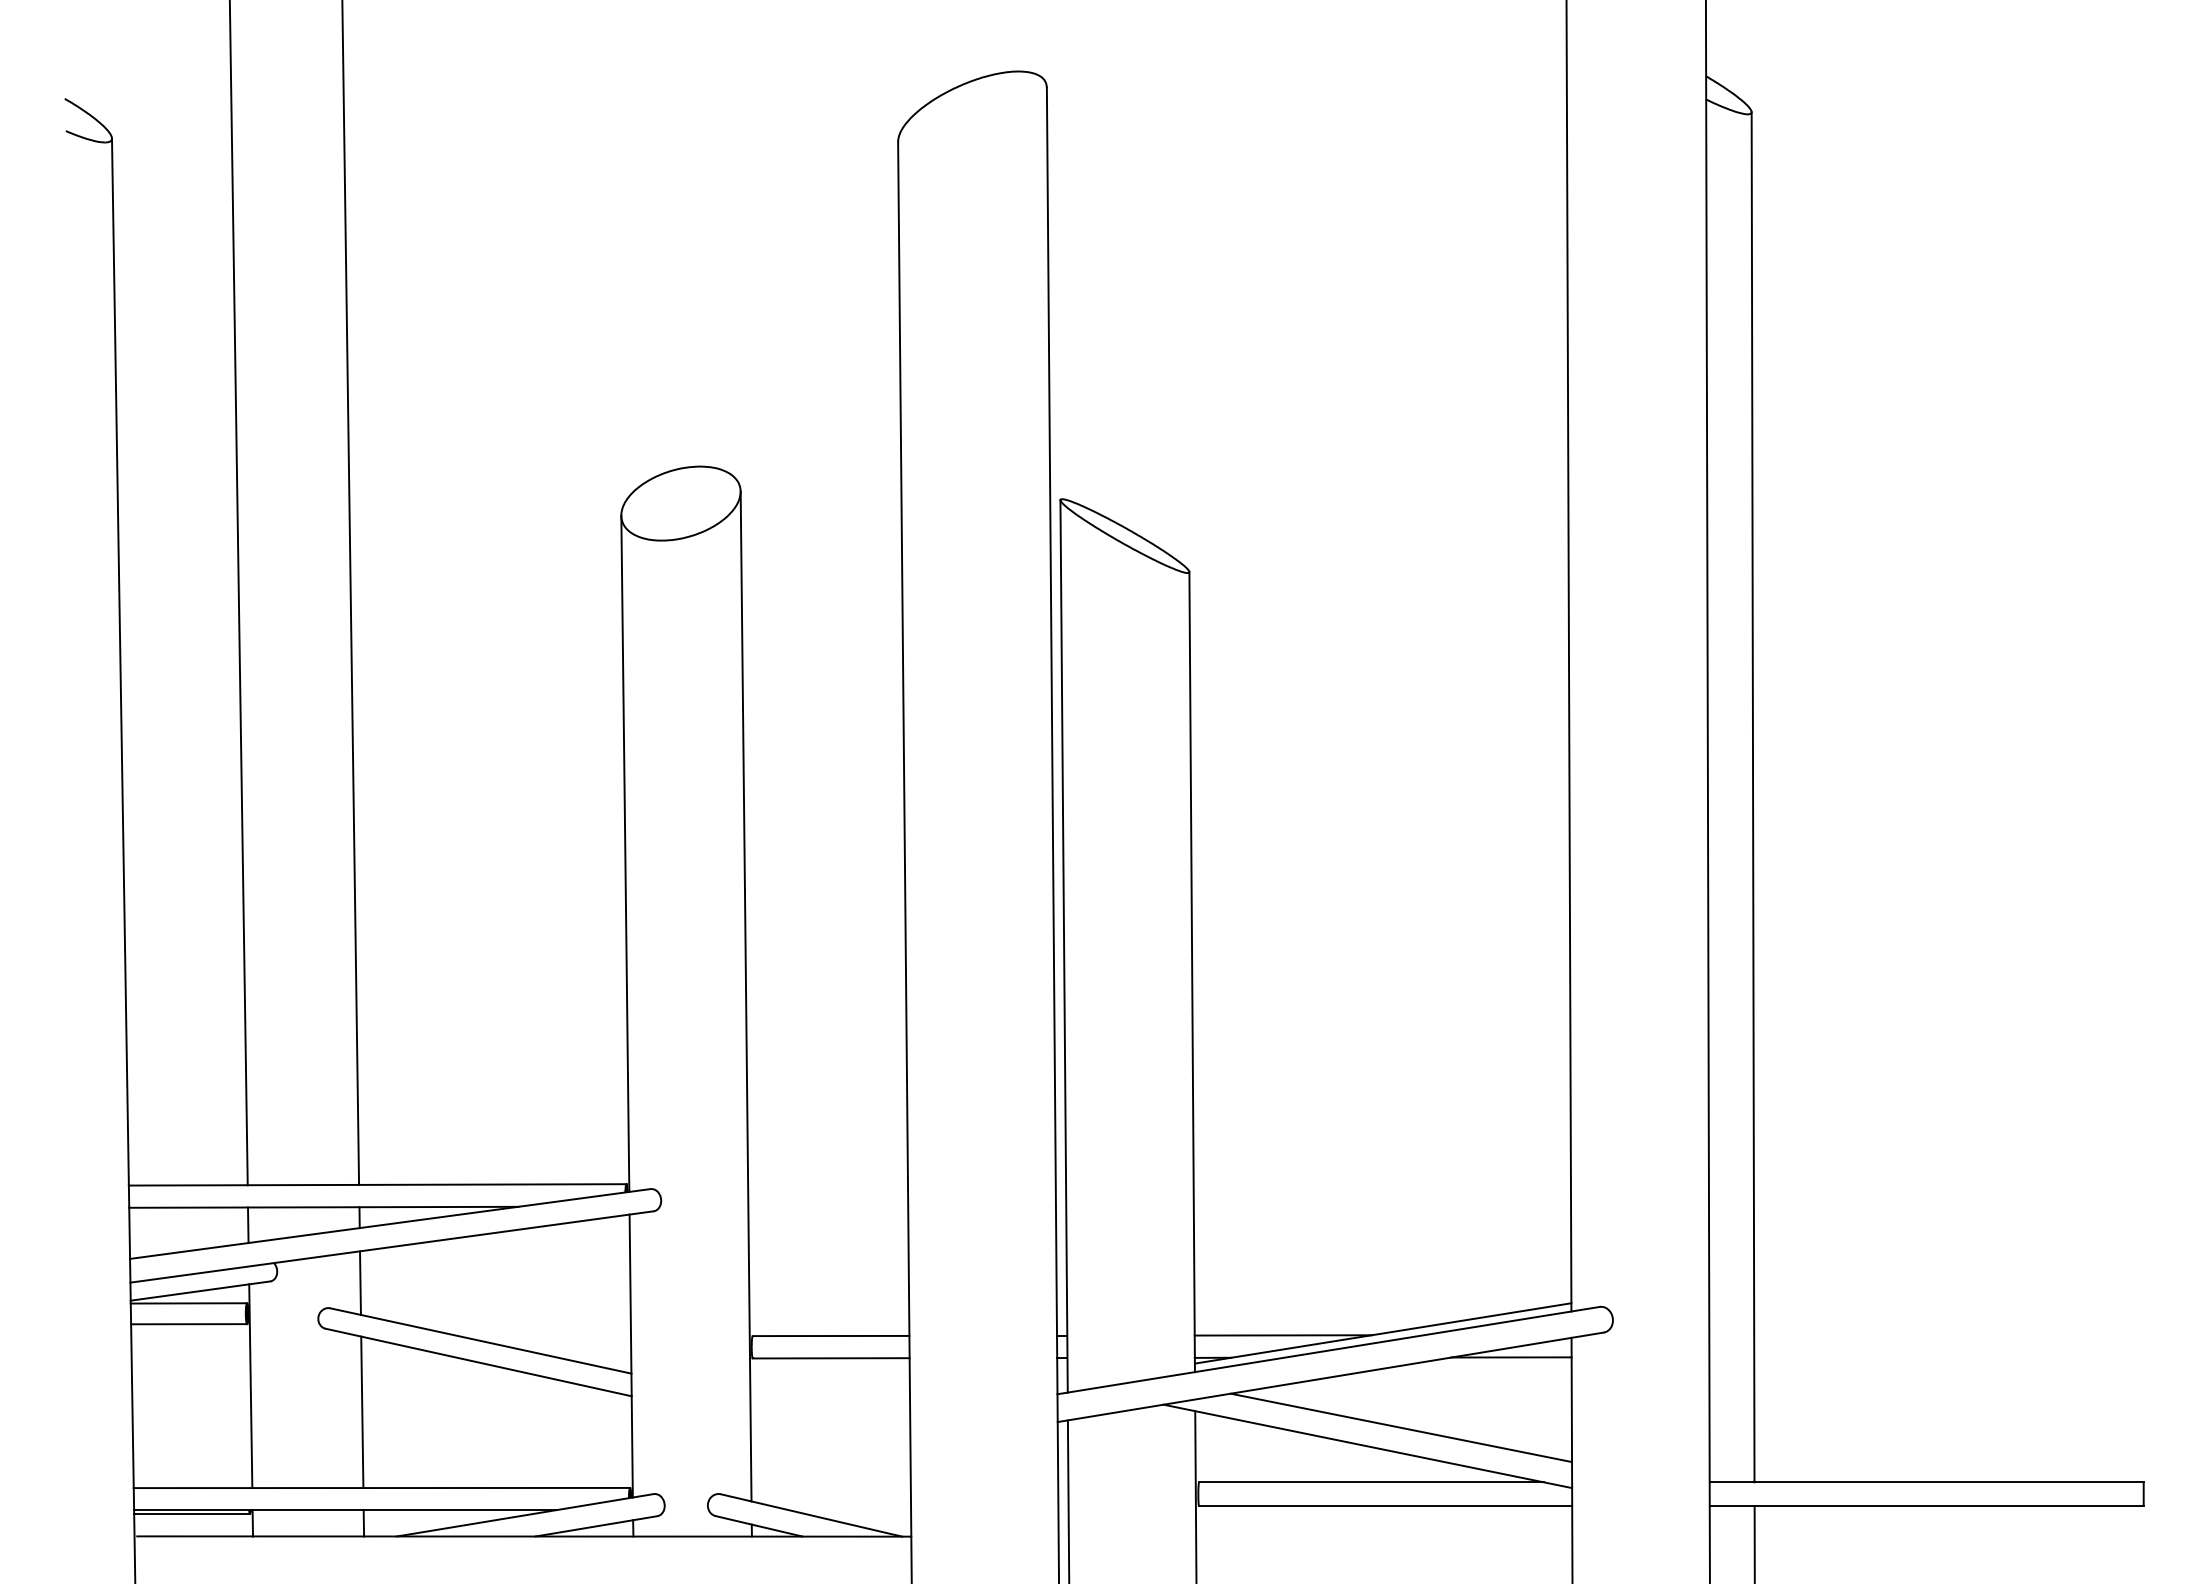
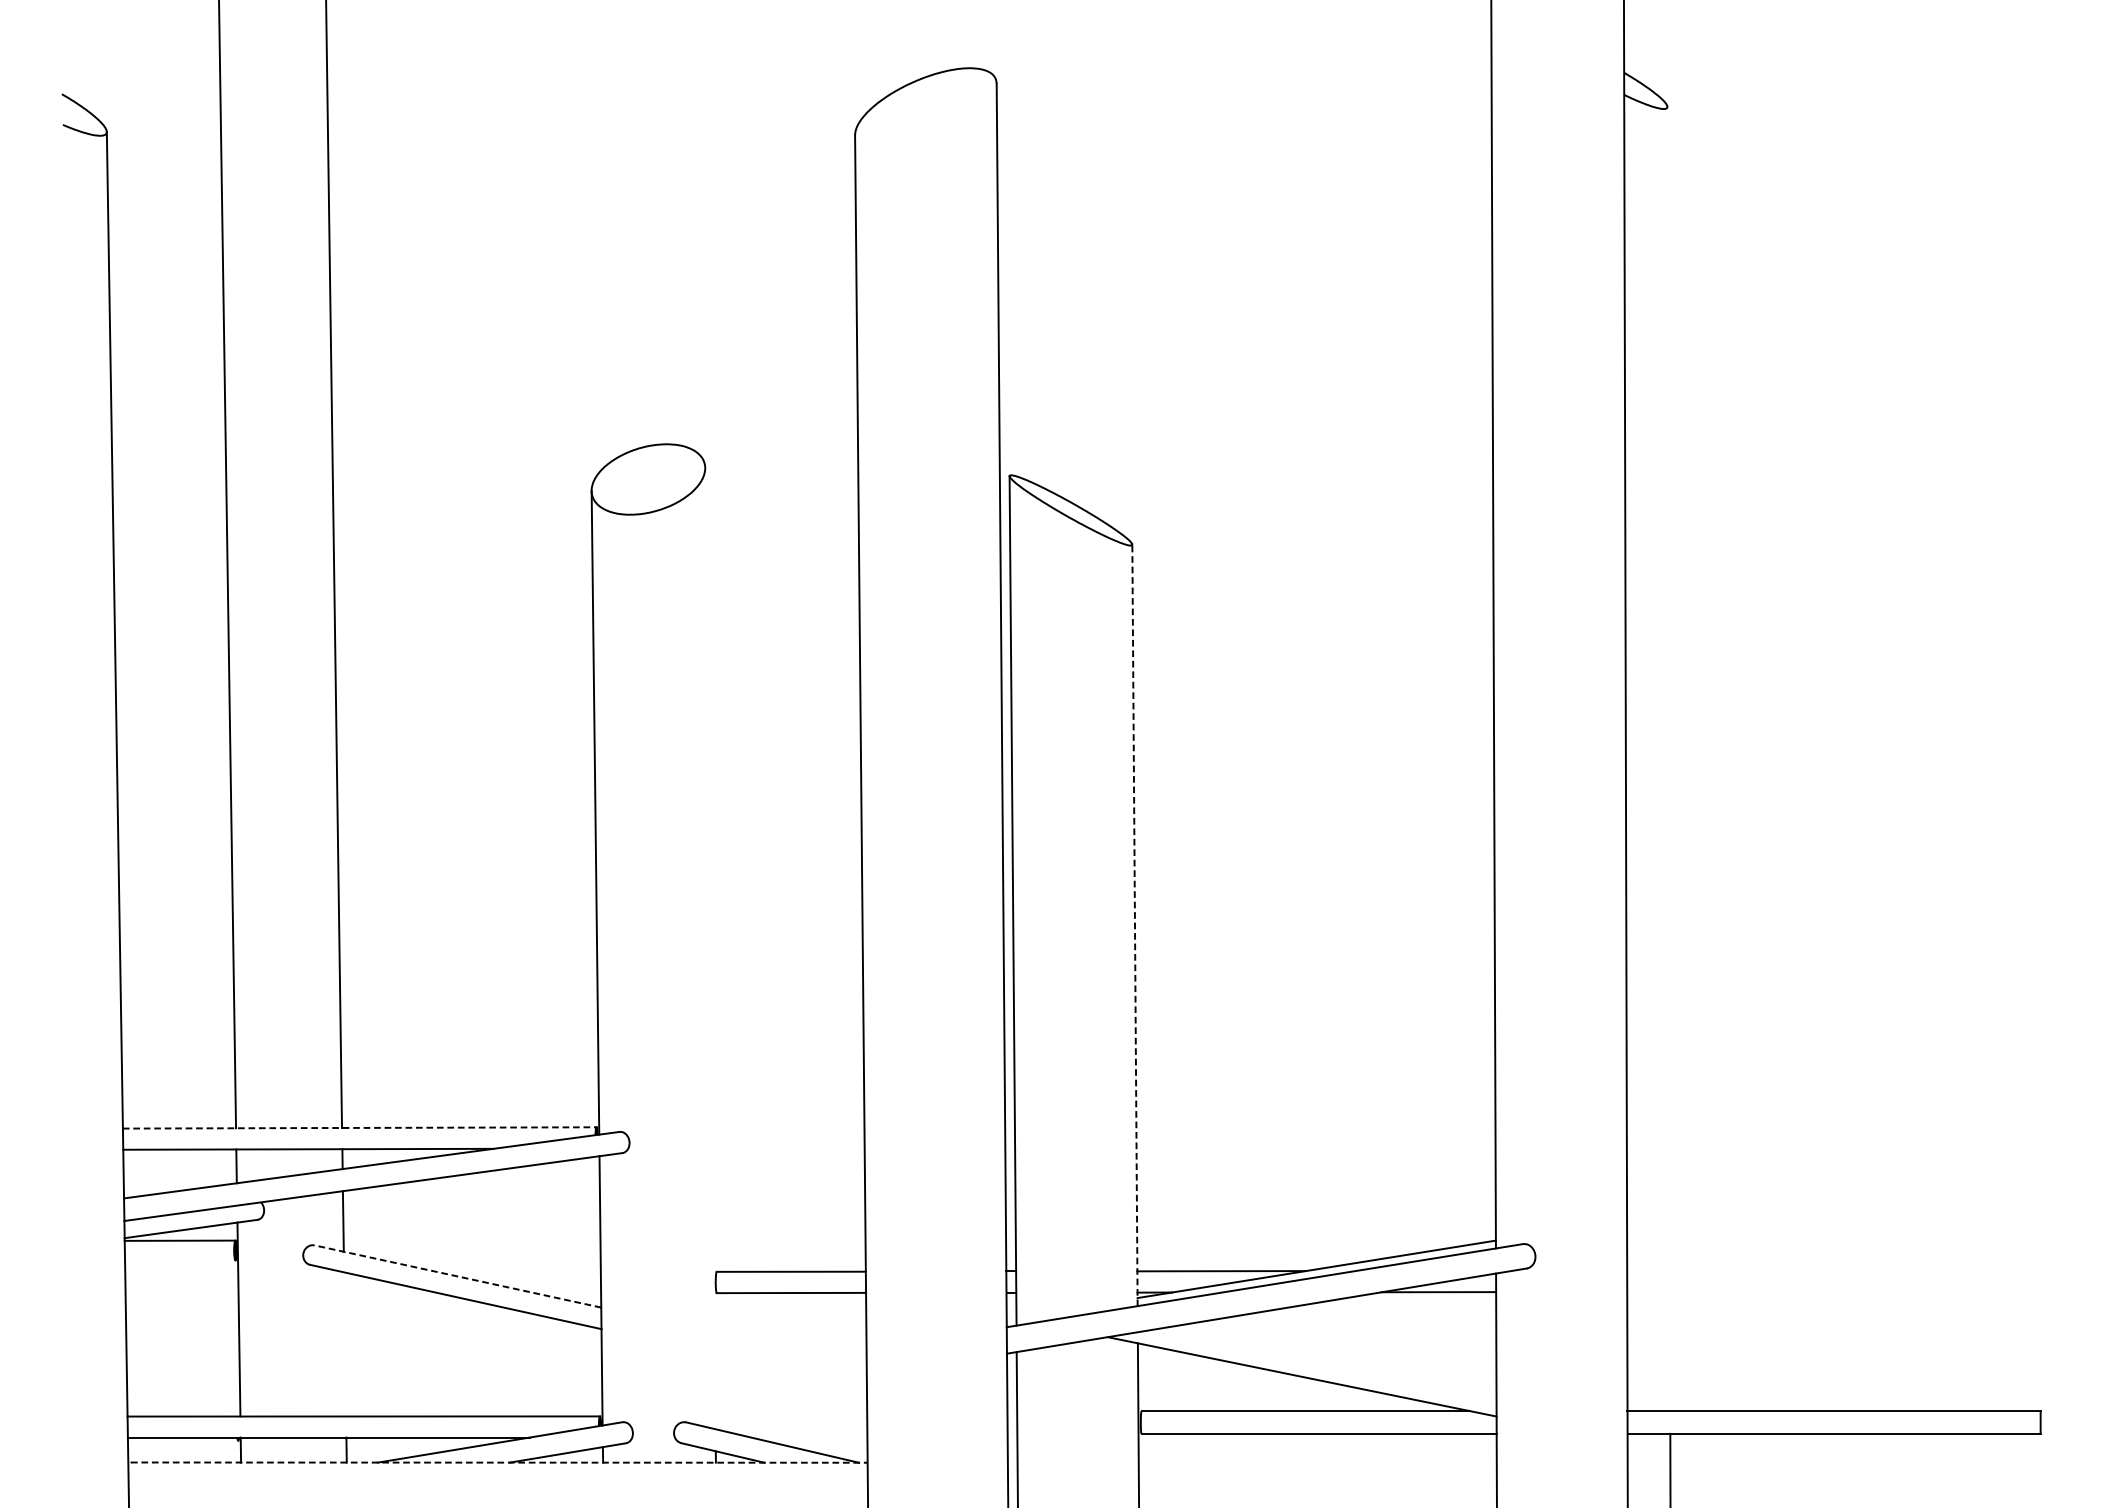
line: (1752, 797) -> (1668, 759), removed
line: (1192, 971) -> (1135, 924), solid -> dashed
line: (745, 996) -> (709, 948), removed
line: (377, 1184) -> (359, 1127), solid -> dashed
line: (189, 1324) -> (180, 1260), removed
line: (480, 1340) -> (457, 1276), solid -> dashed
line: (362, 1411) -> (345, 1343), removed
line: (1400, 1427) -> (1333, 1358), removed
line: (192, 1513) -> (183, 1440), removed
line: (524, 1536) -> (499, 1462), solid -> dashed

